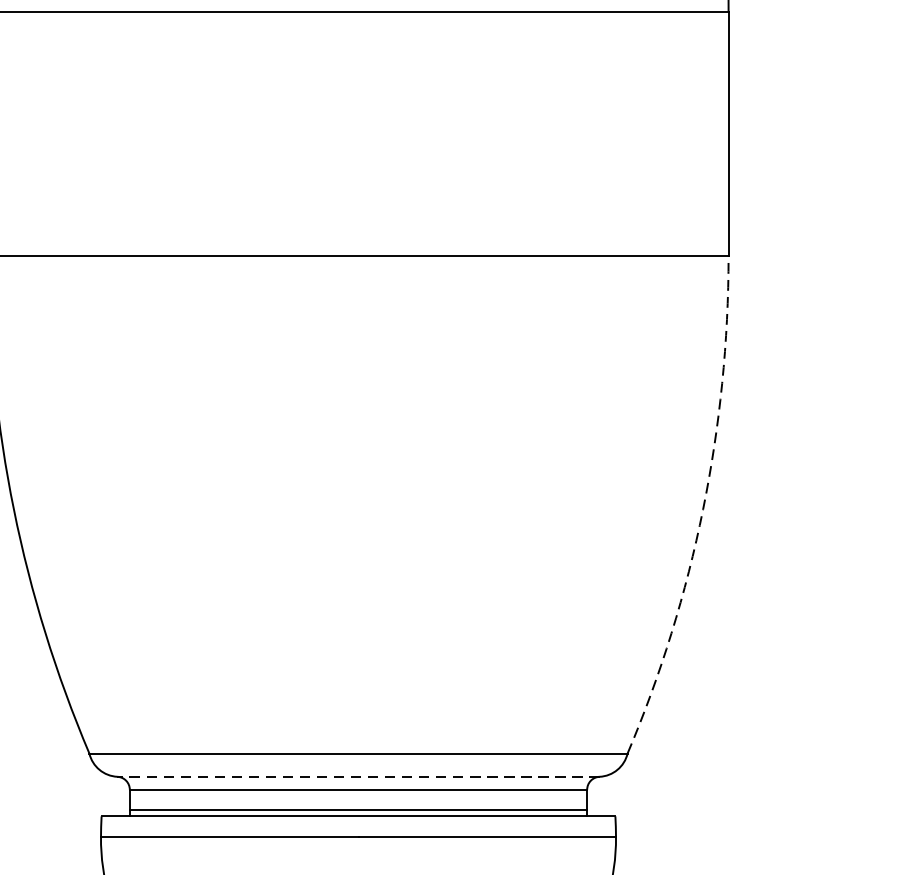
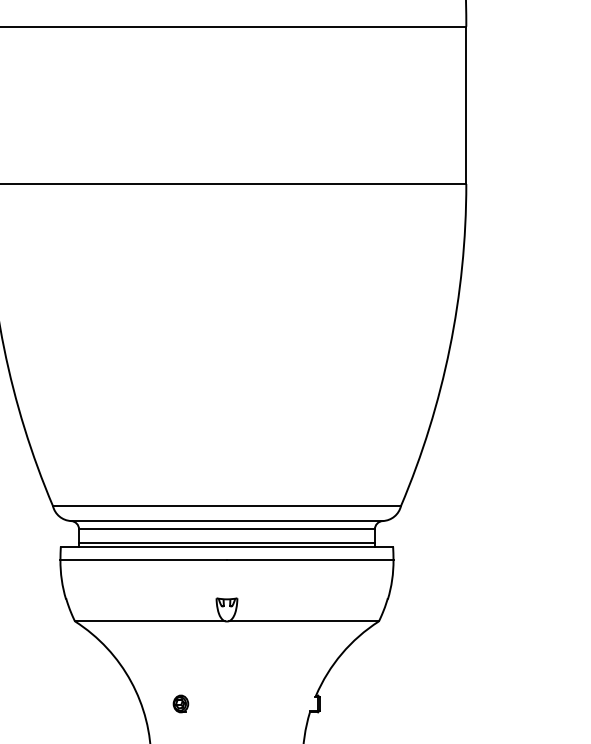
arc: (702, 509) -> (449, 348), dashed -> solid
line: (357, 777) -> (226, 521), dashed -> solid

